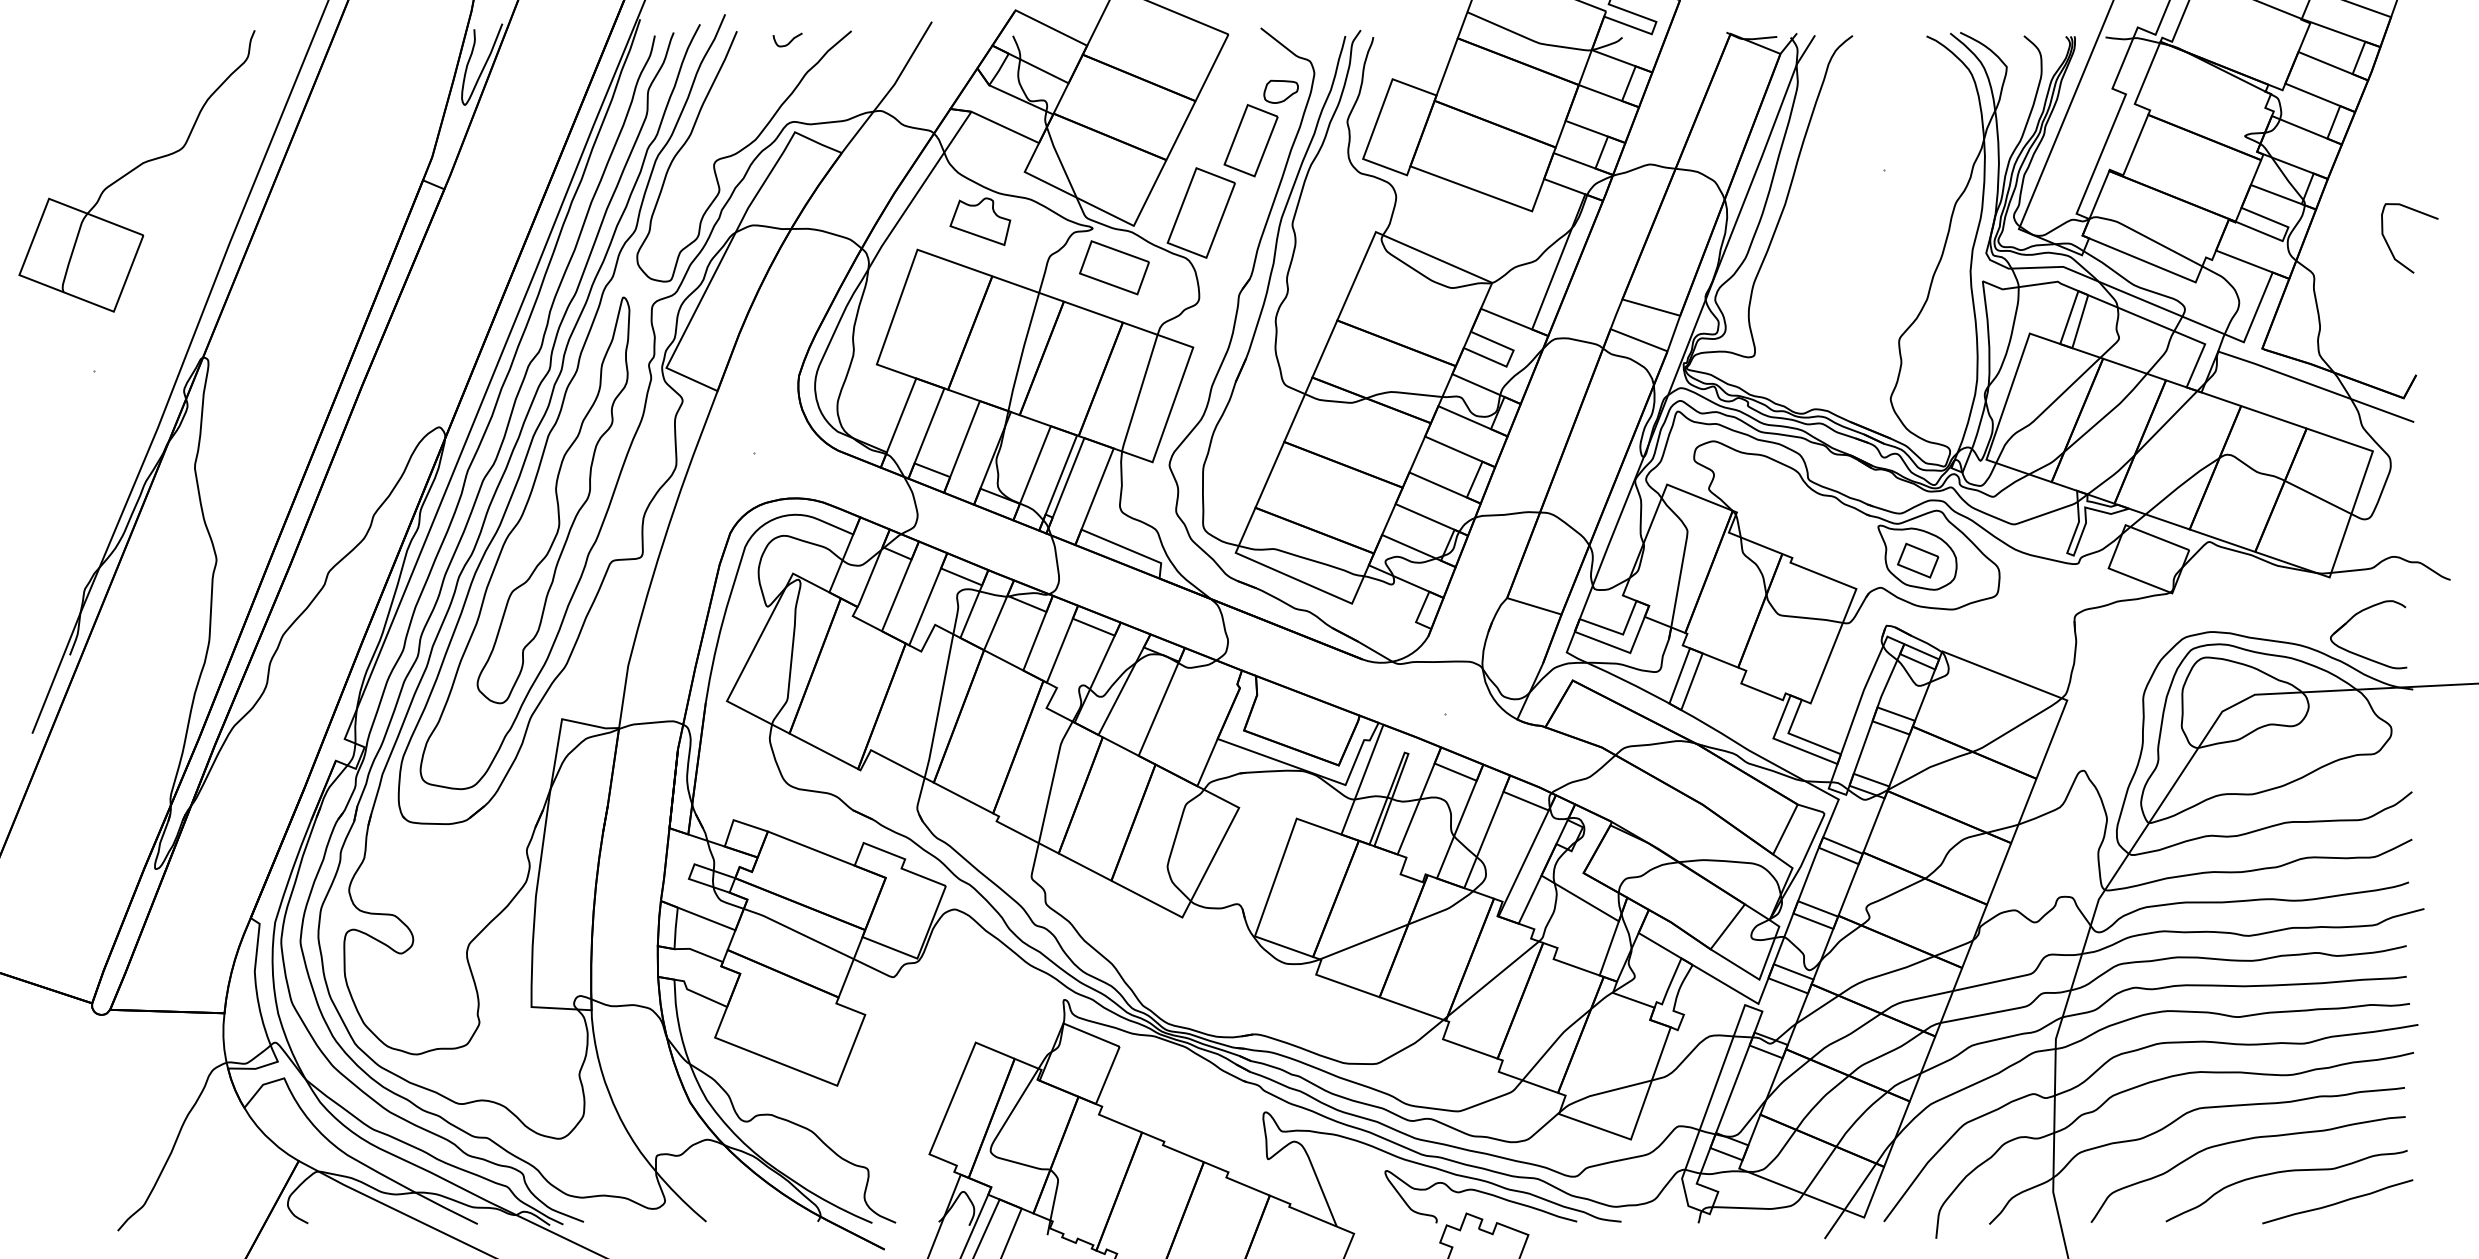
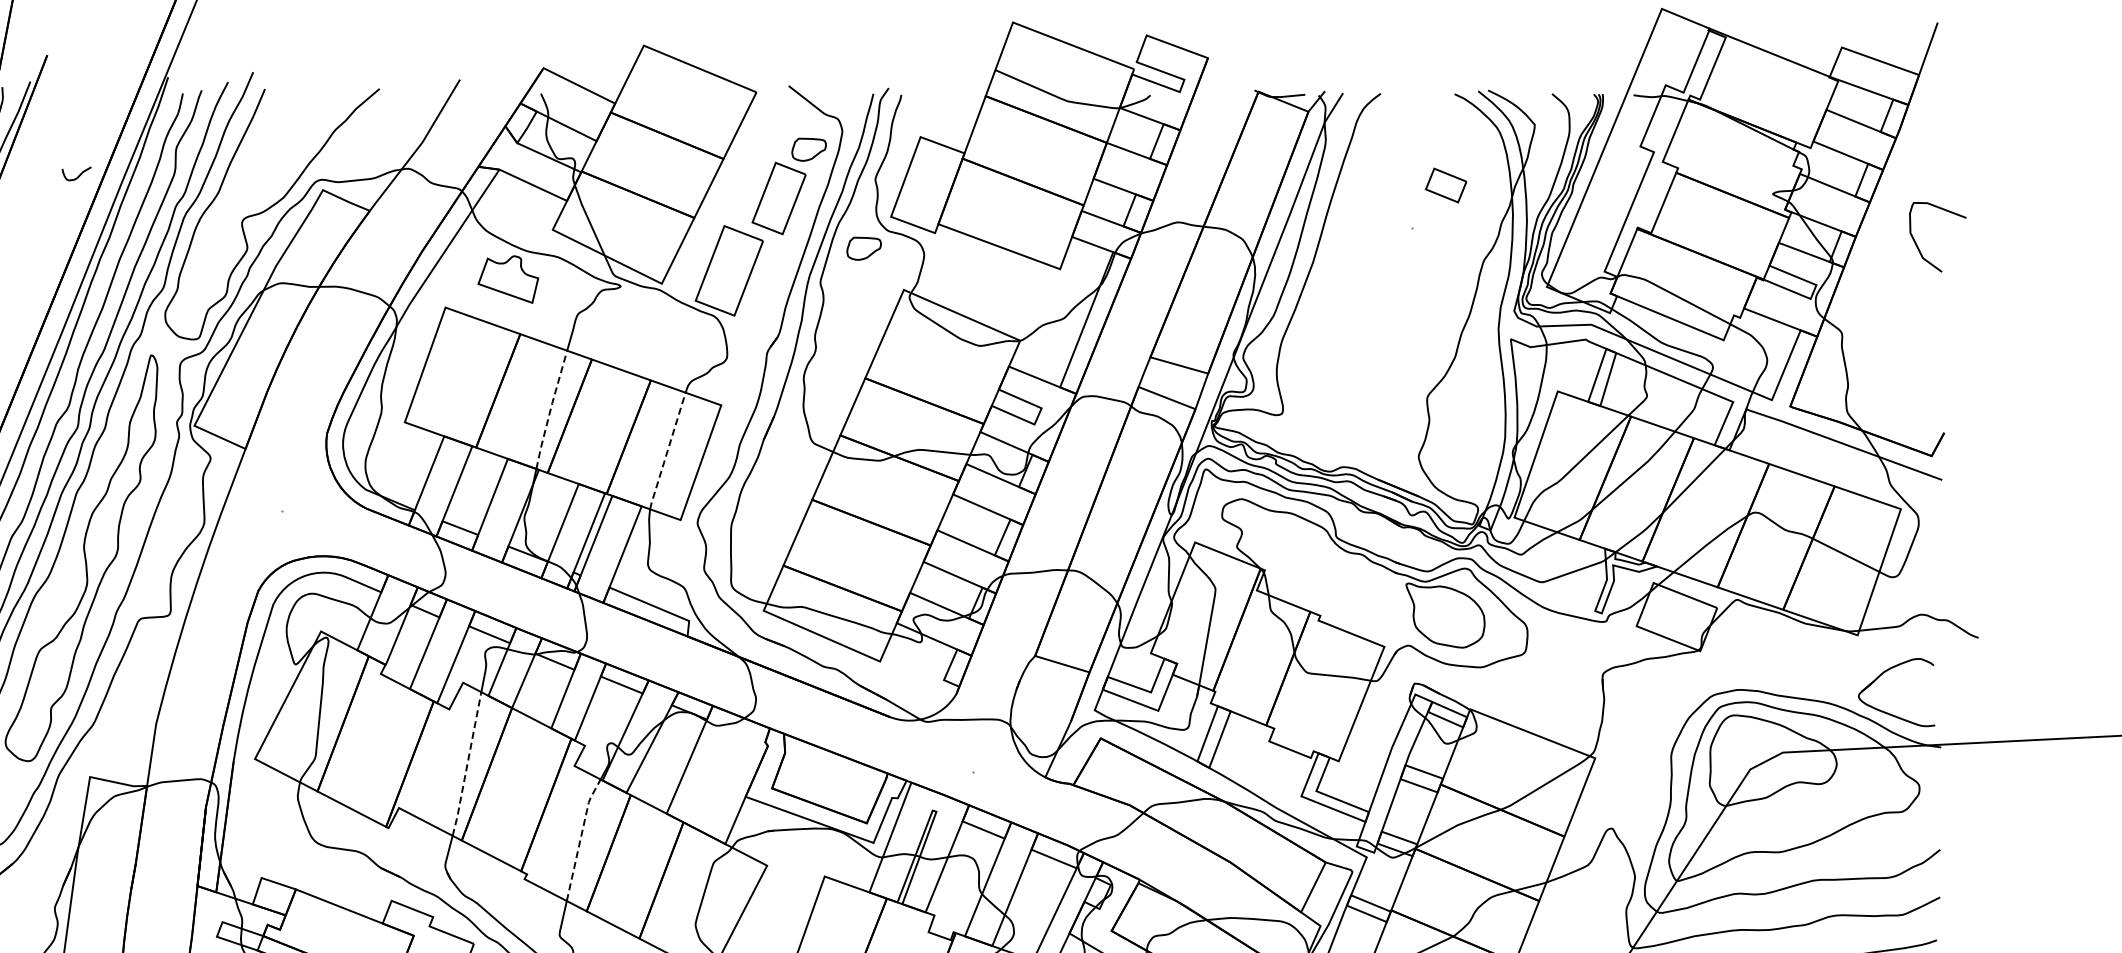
curve: (789, 41) -> (78, 175), moved
part: (1335, 190) -> (863, 248), added
curve: (2390, 247) -> (1918, 246), moved
part: (1114, 267) -> (642, 325), removed
line: (1022, 351) -> (550, 409), solid -> dashed
line: (1139, 394) -> (667, 452), solid -> dashed
part: (1918, 560) -> (1446, 185), moved
line: (939, 706) -> (467, 764), solid -> dashed
line: (1052, 779) -> (580, 837), solid -> dashed

